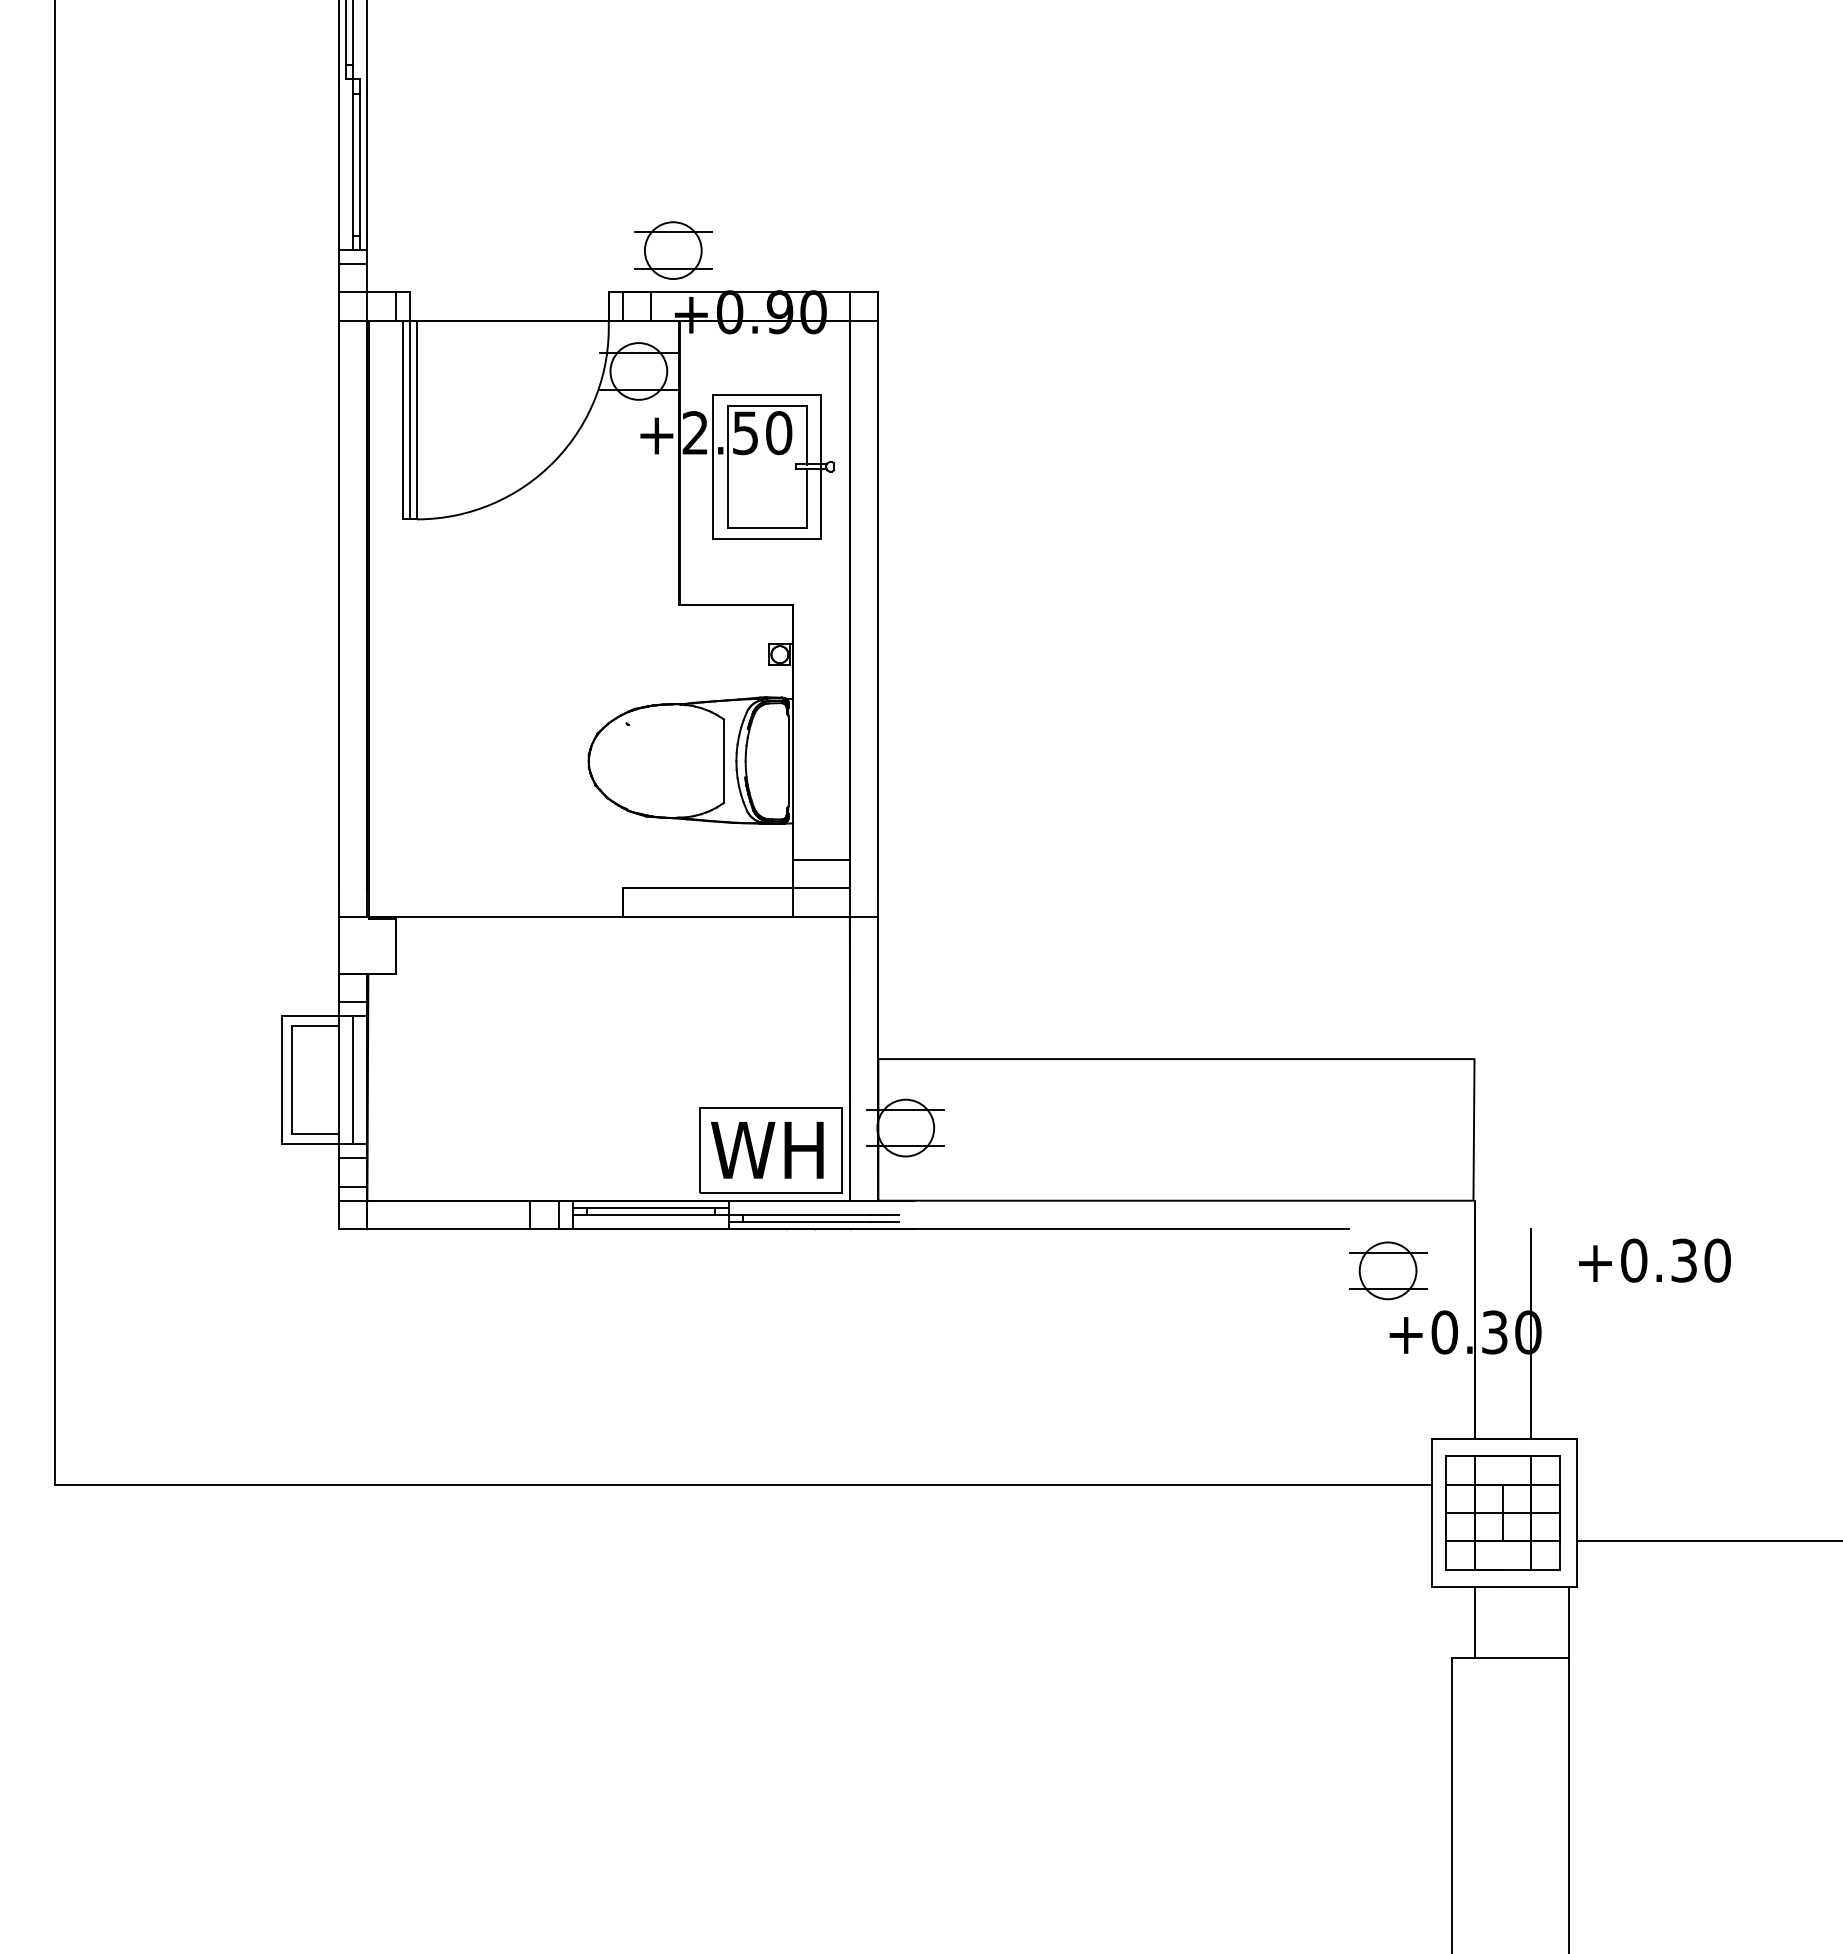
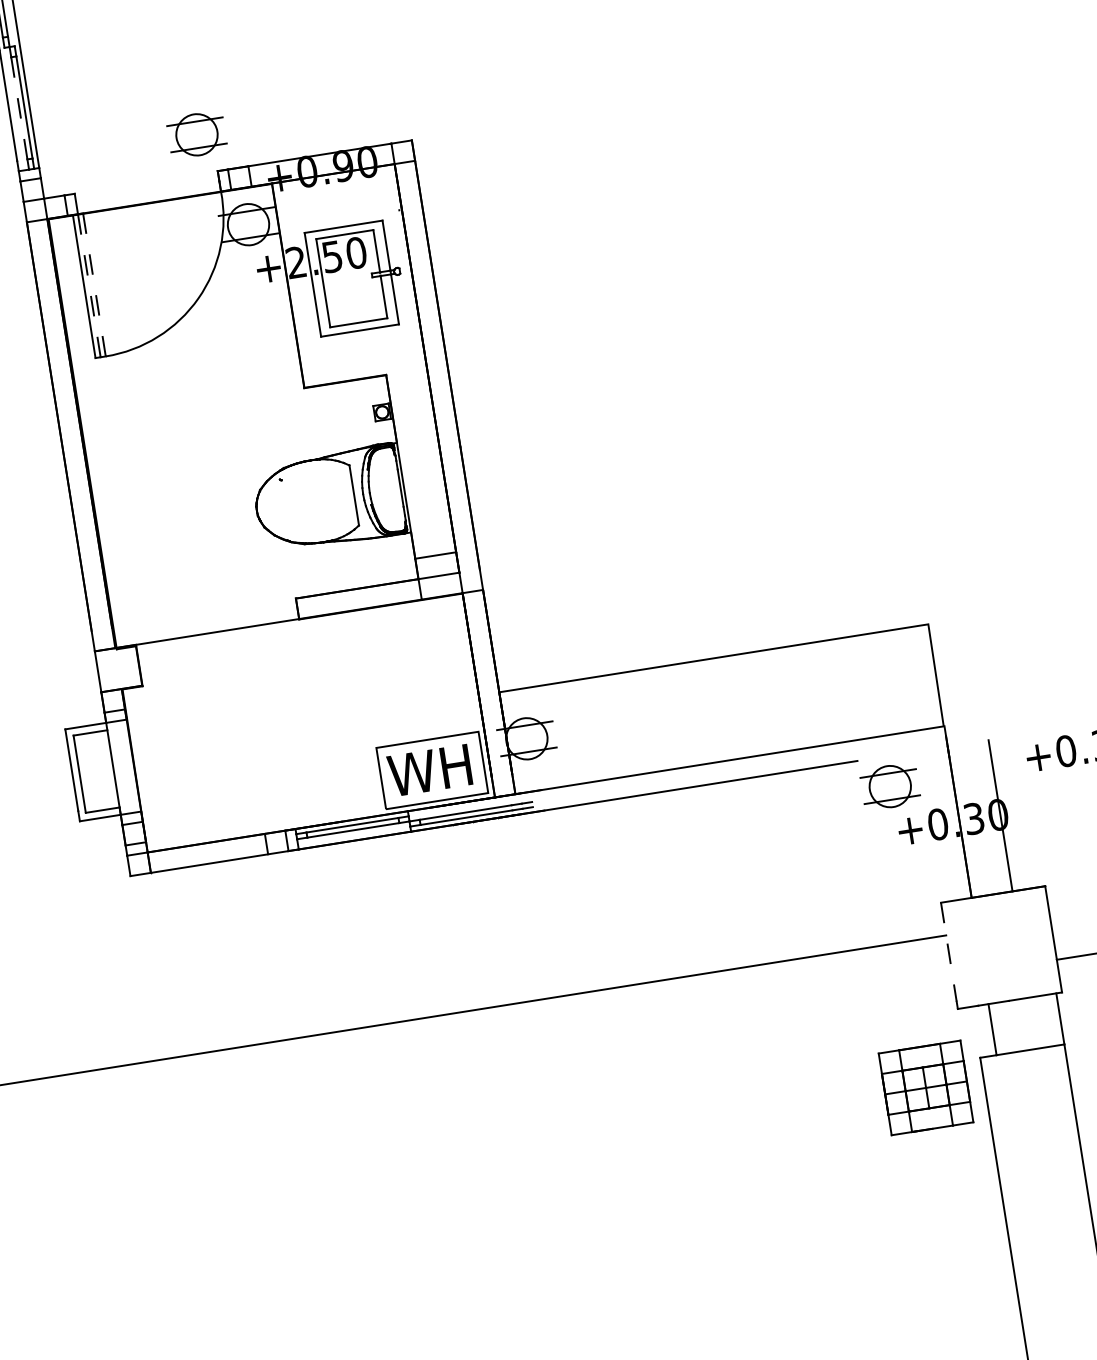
line: (353, 164) -> (19, 108), solid -> dashed
part: (673, 250) -> (197, 134), moved
line: (417, 419) -> (94, 284), solid -> dashed
line: (409, 420) -> (89, 286), solid -> dashed
line: (353, 1079) -> (123, 766), removed
line: (1431, 1507) -> (948, 951), solid -> dashed
part: (1502, 1512) -> (925, 1087), moved

